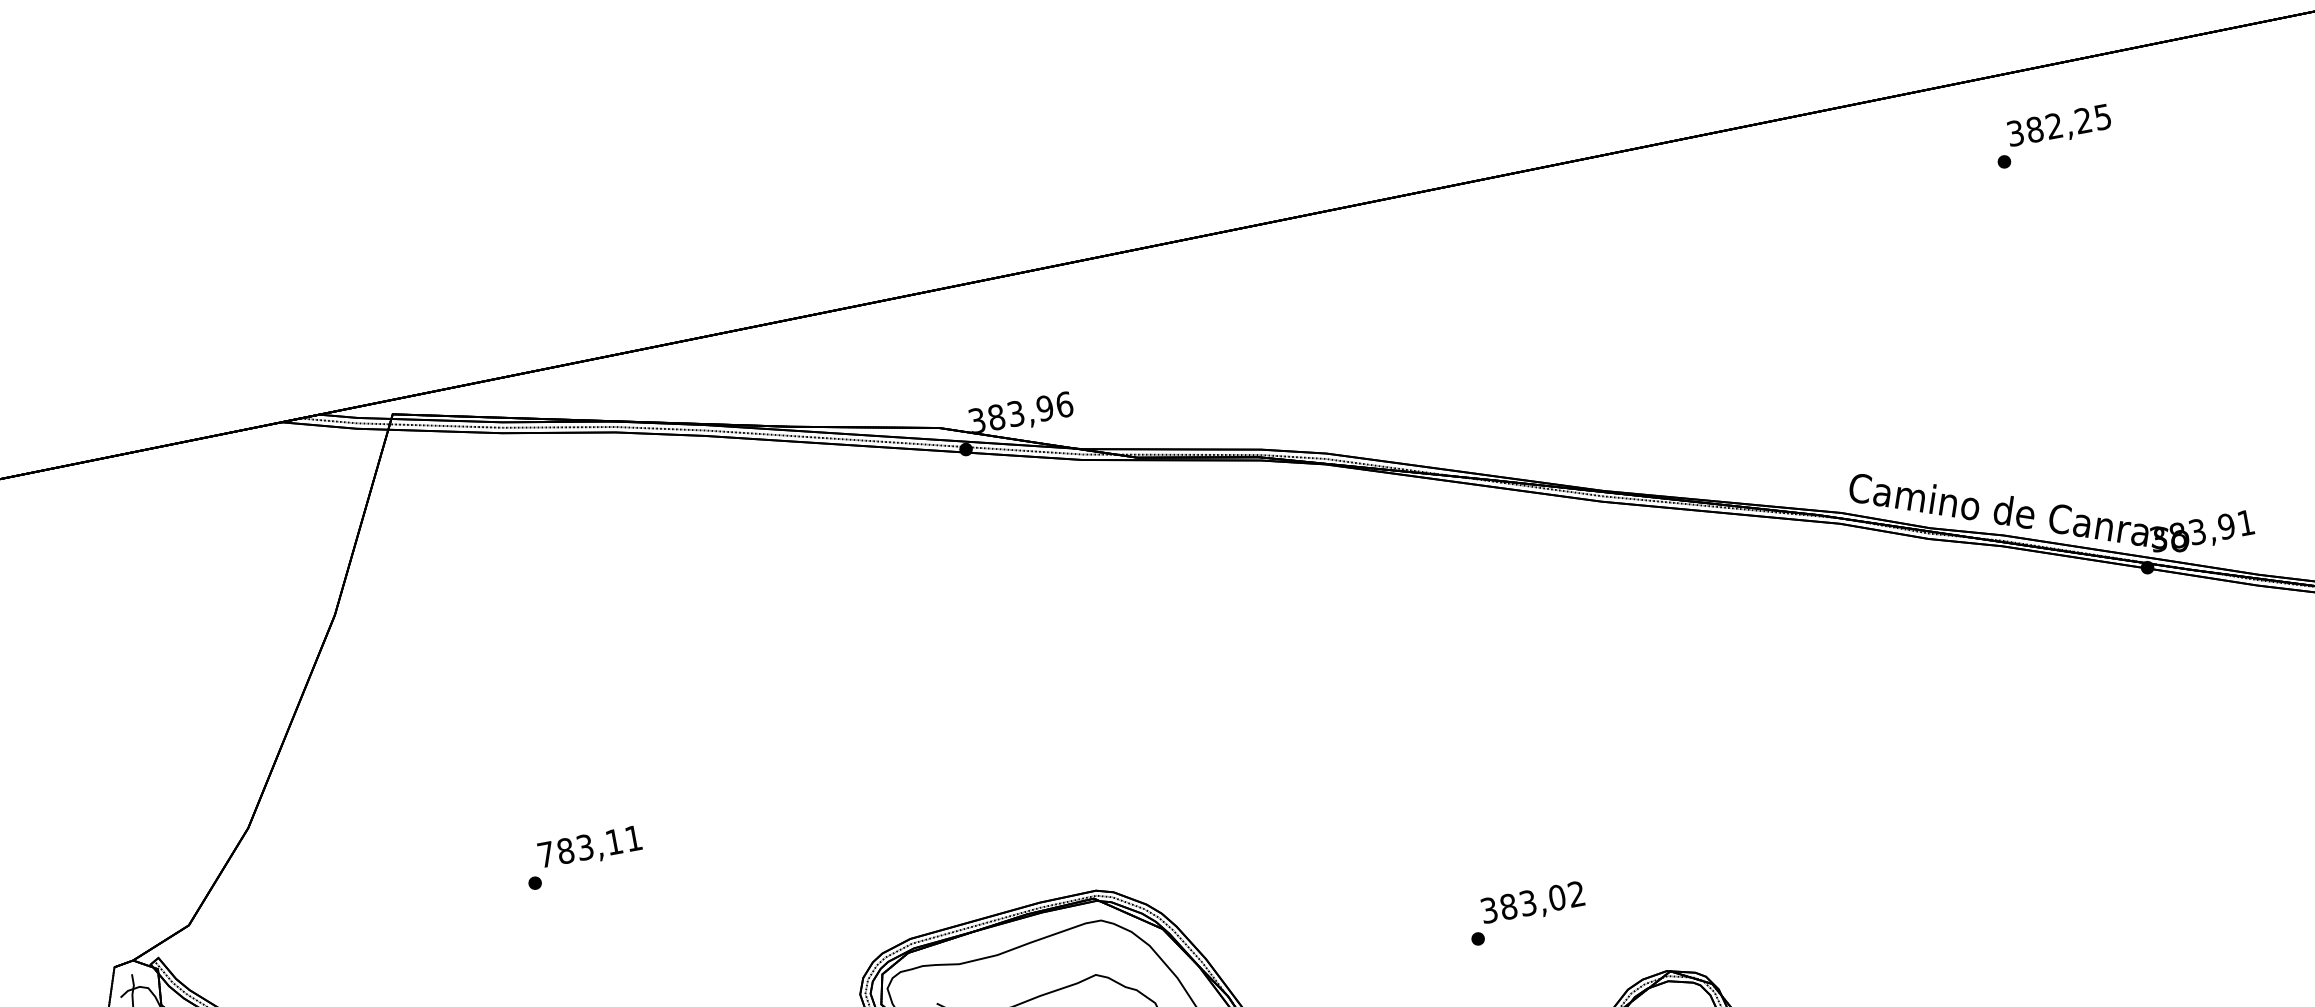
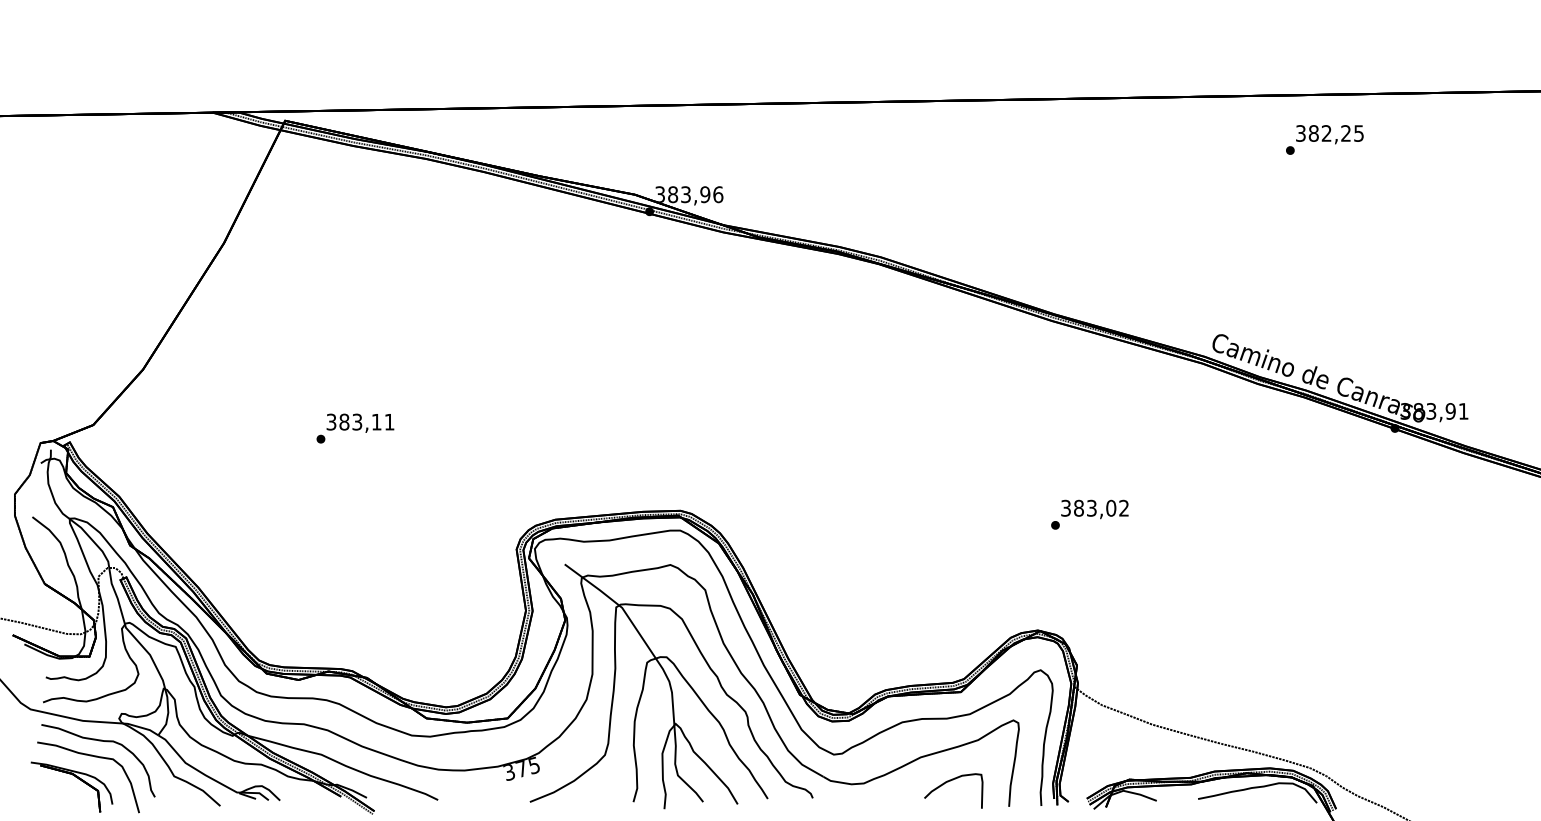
text: (2052, 135) -> (1324, 139), moved
text: (546, 853) -> (331, 421), 783,11 -> 383,11
text: (1526, 913) -> (1089, 514), moved

